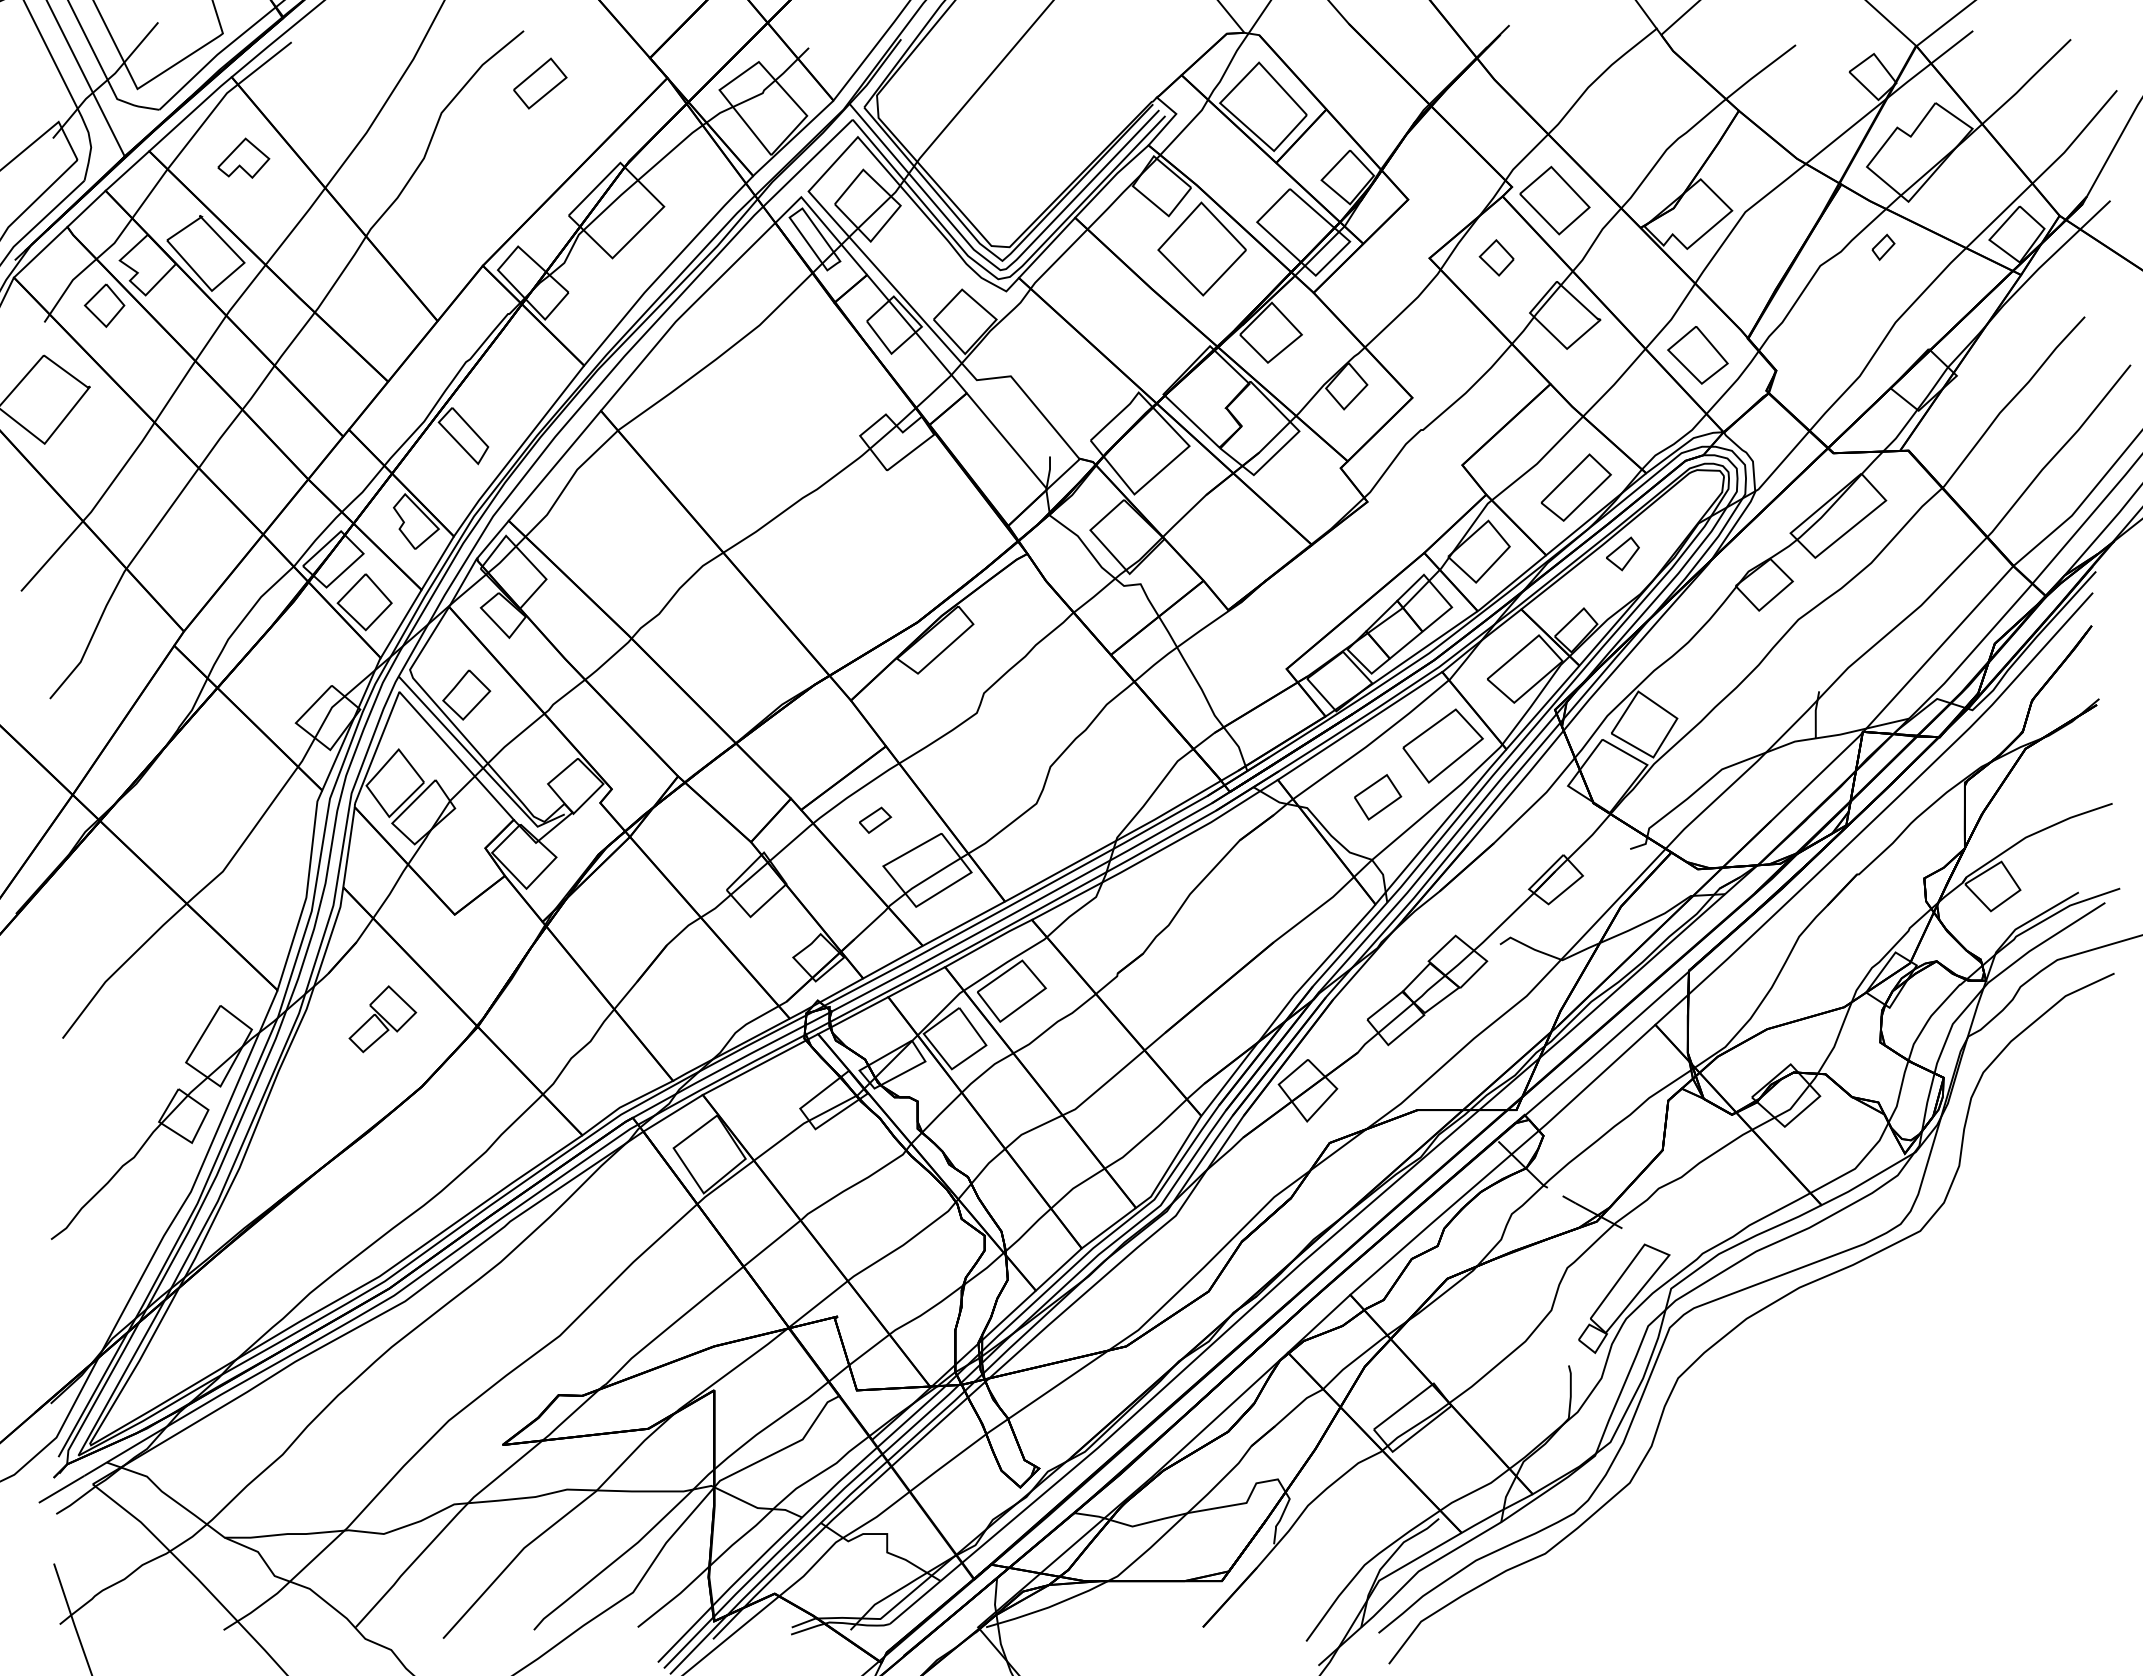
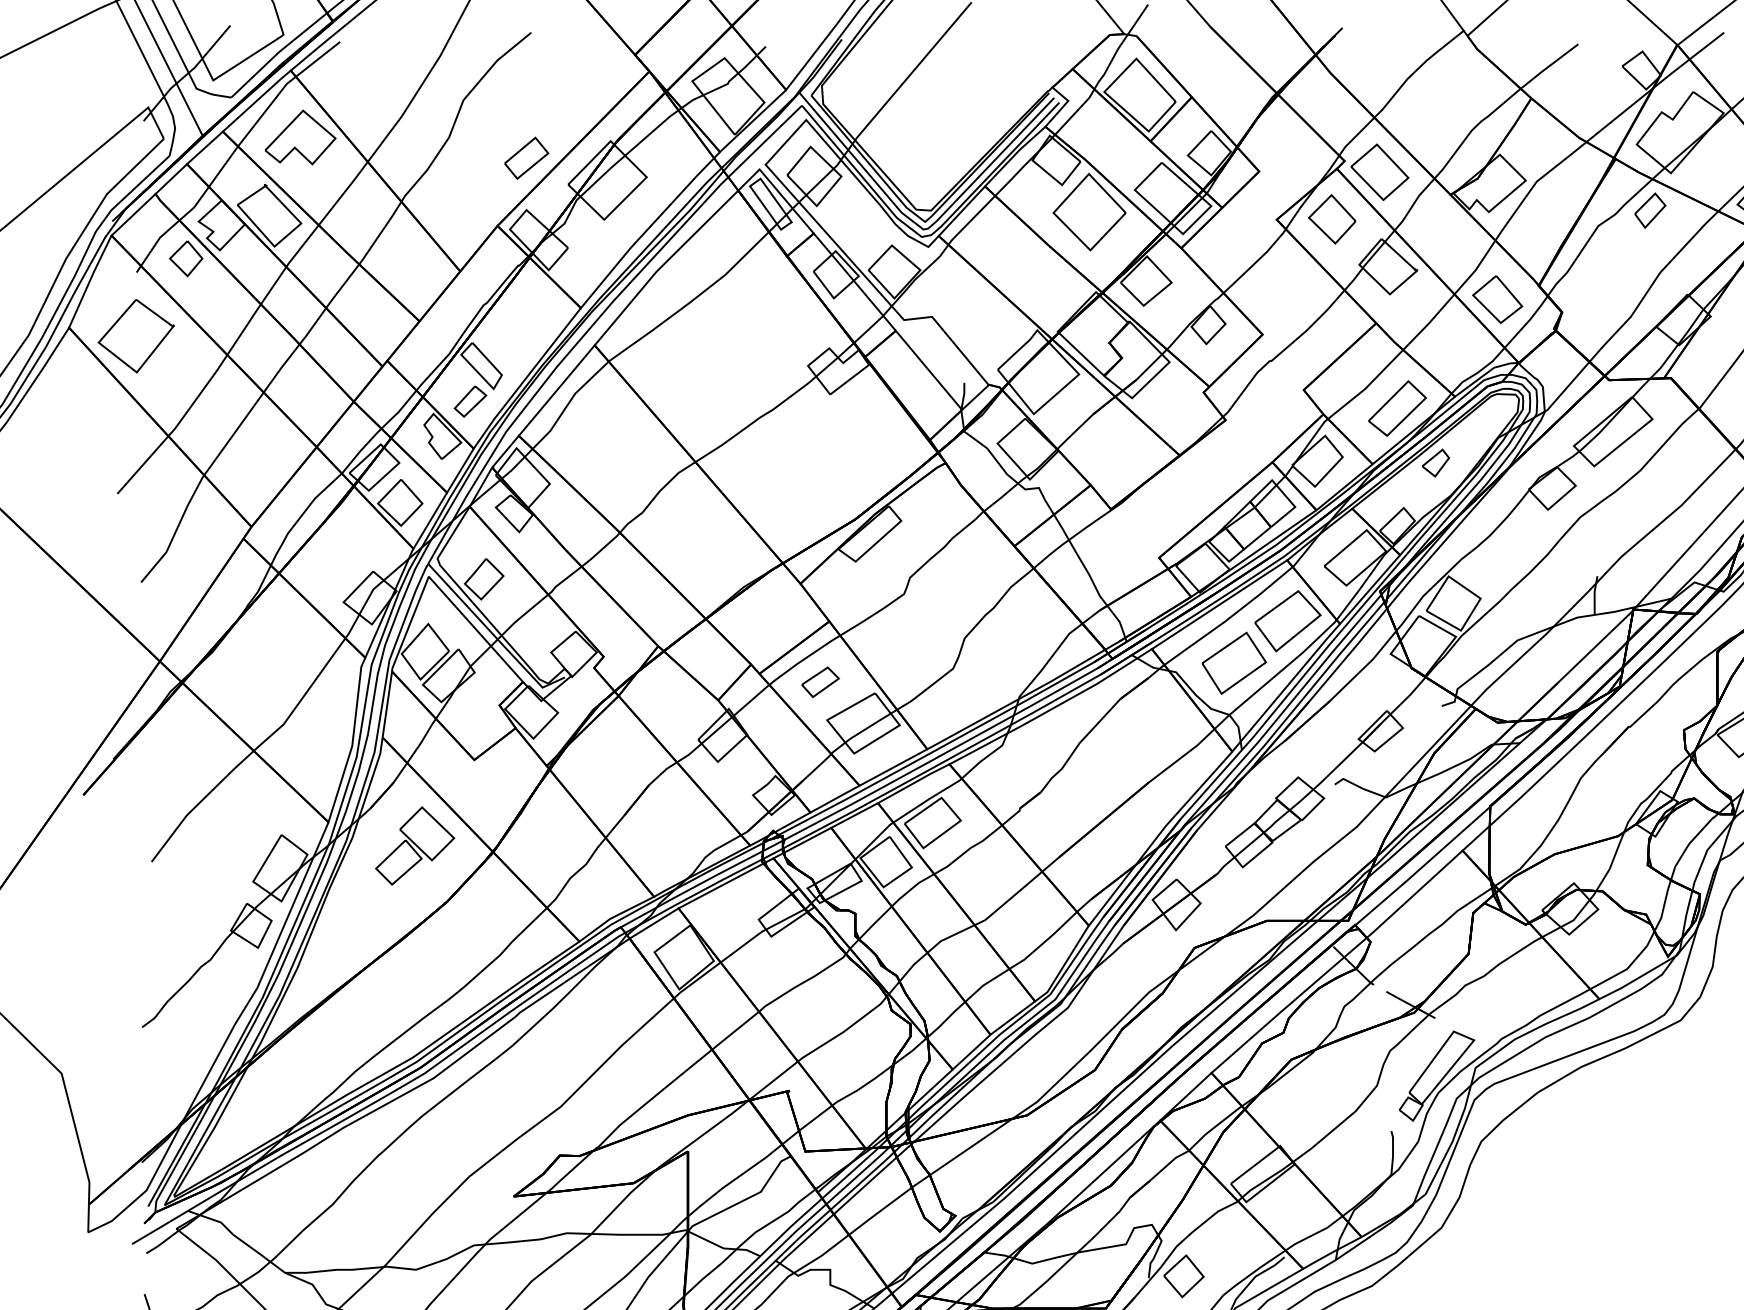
part: (540, 83) -> (526, 158), moved
part: (243, 157) -> (300, 136), size x1.67
part: (1883, 247) -> (1650, 210), size x1.67
part: (1496, 257) -> (1331, 219), size x1.67
part: (449, 479) -> (470, 401), added
part: (1377, 797) -> (1233, 663), size x1.67
part: (875, 820) -> (820, 682), size x1.43
part: (382, 1019) -> (414, 846), size x1.43
part: (1316, 1541) -> (1183, 1275), added

